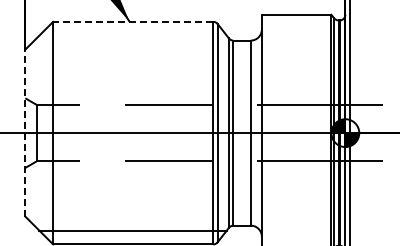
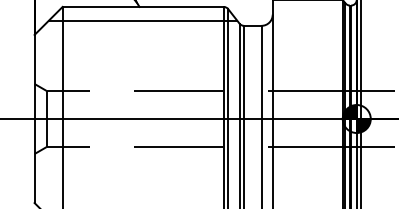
line: (132, 21) -> (142, 6), dashed -> solid
line: (132, 35) -> (142, 20), added
line: (25, 132) -> (34, 118), dashed -> solid

